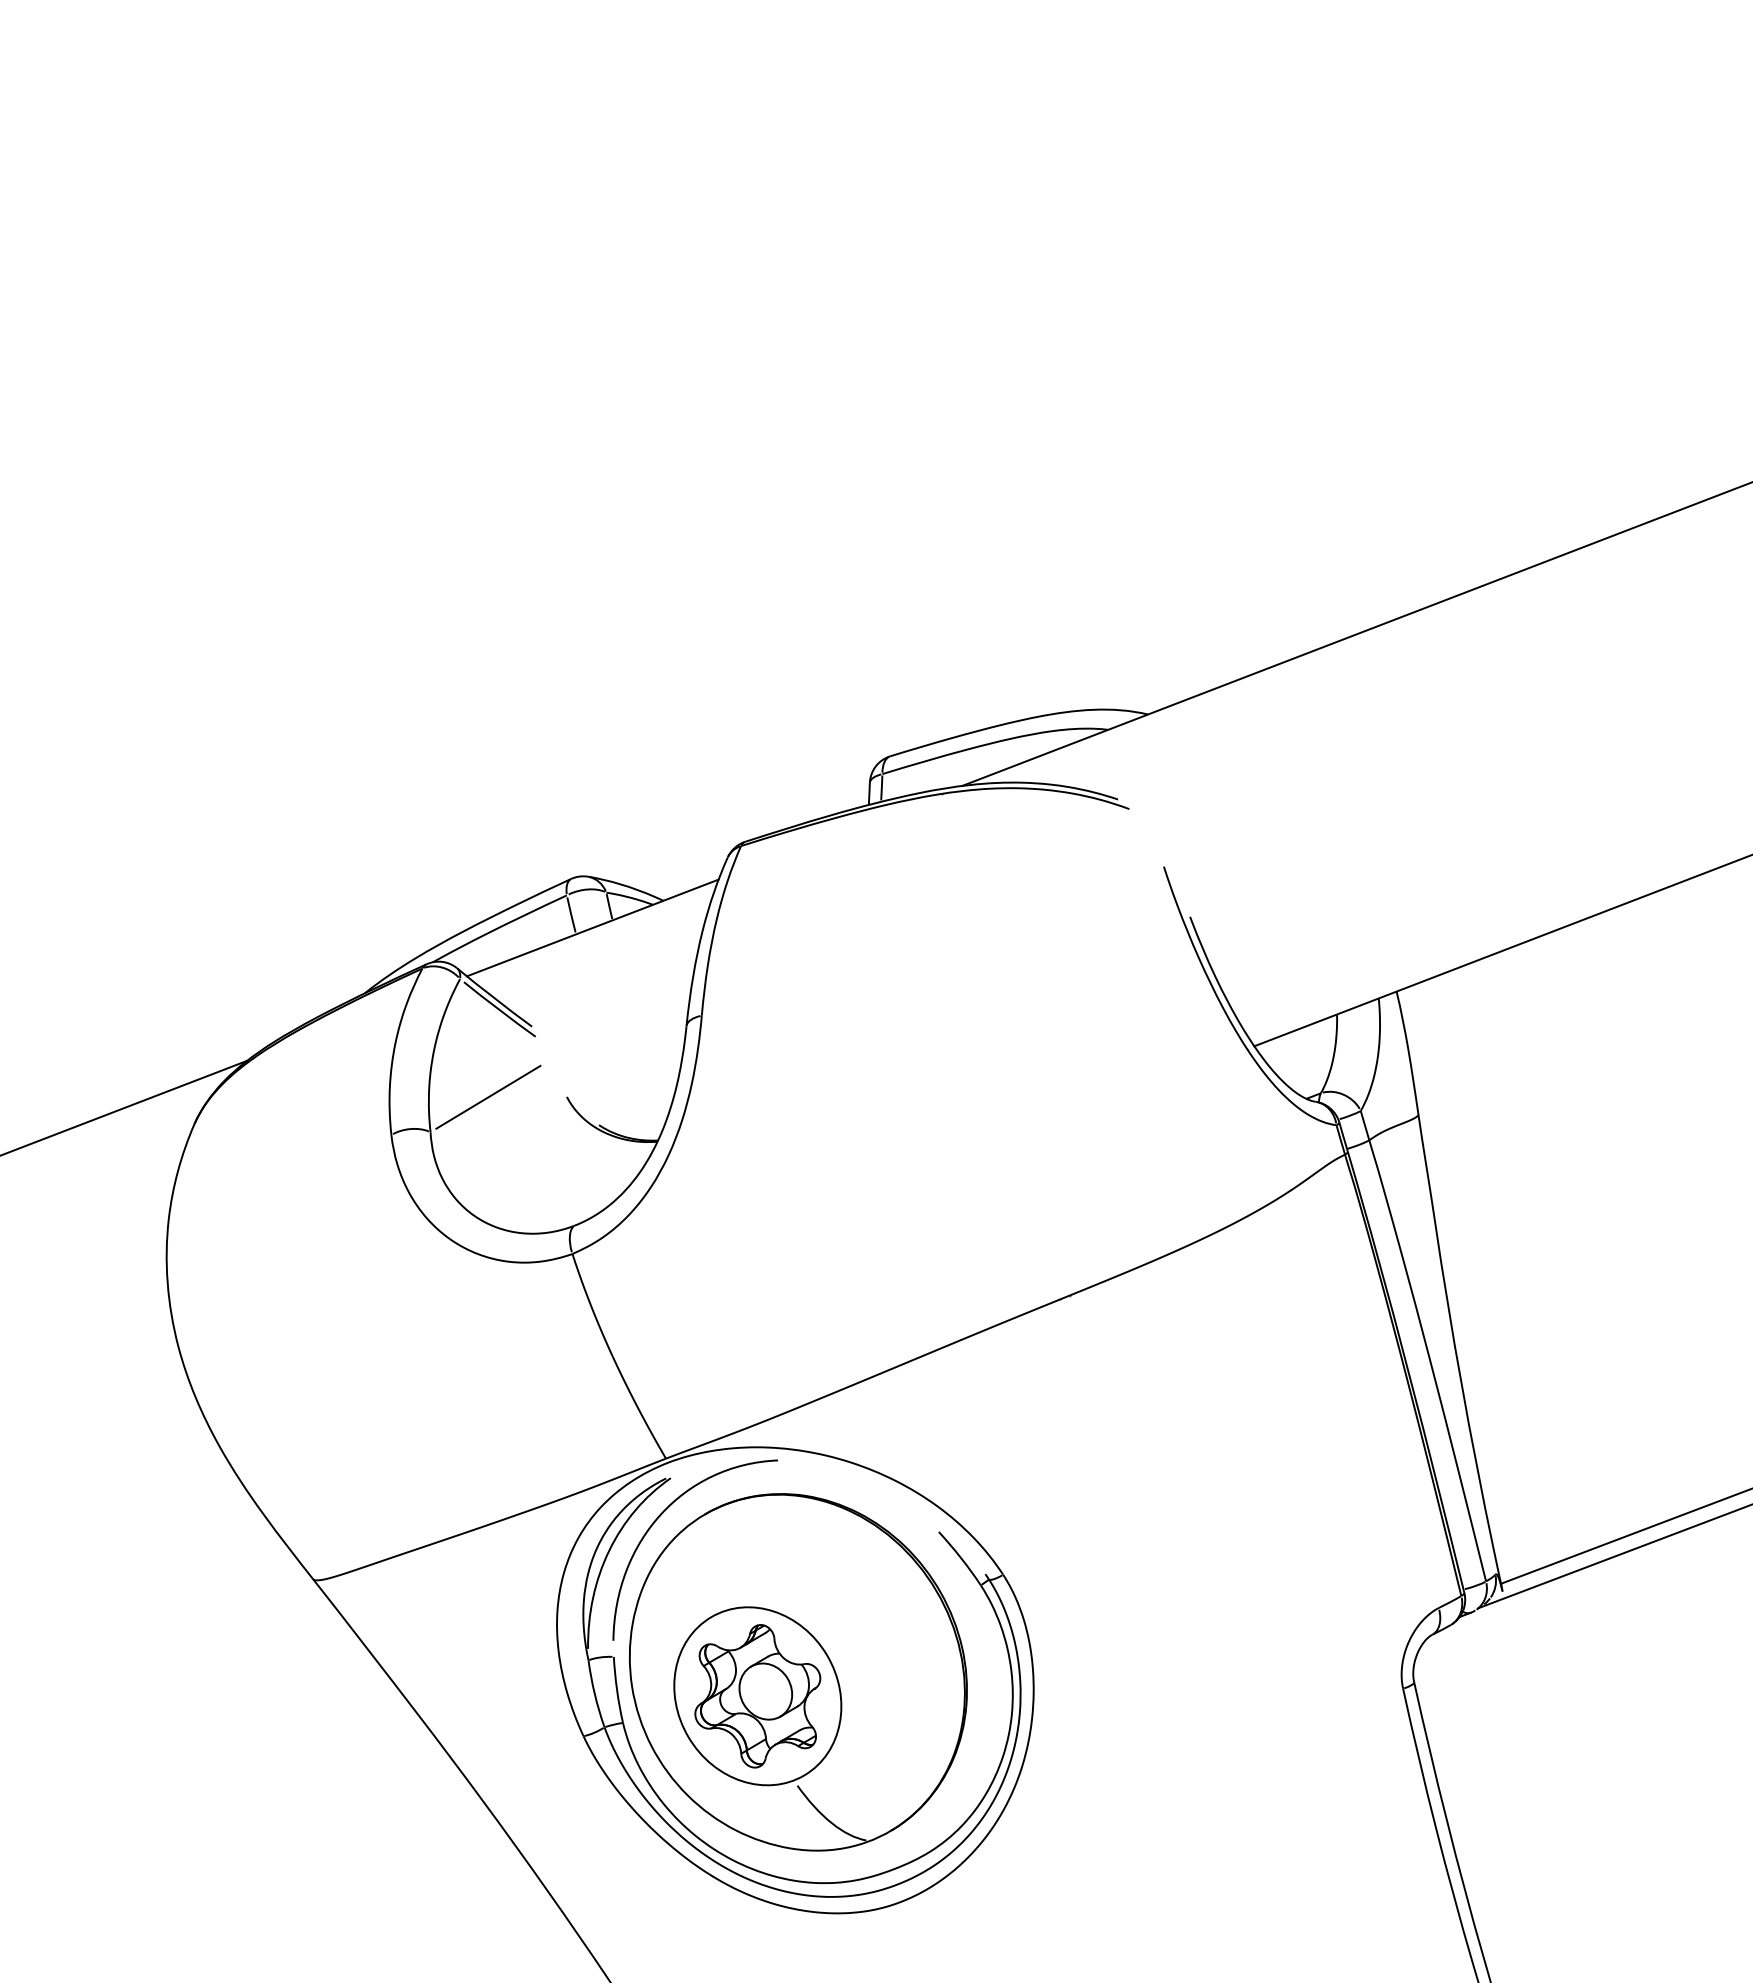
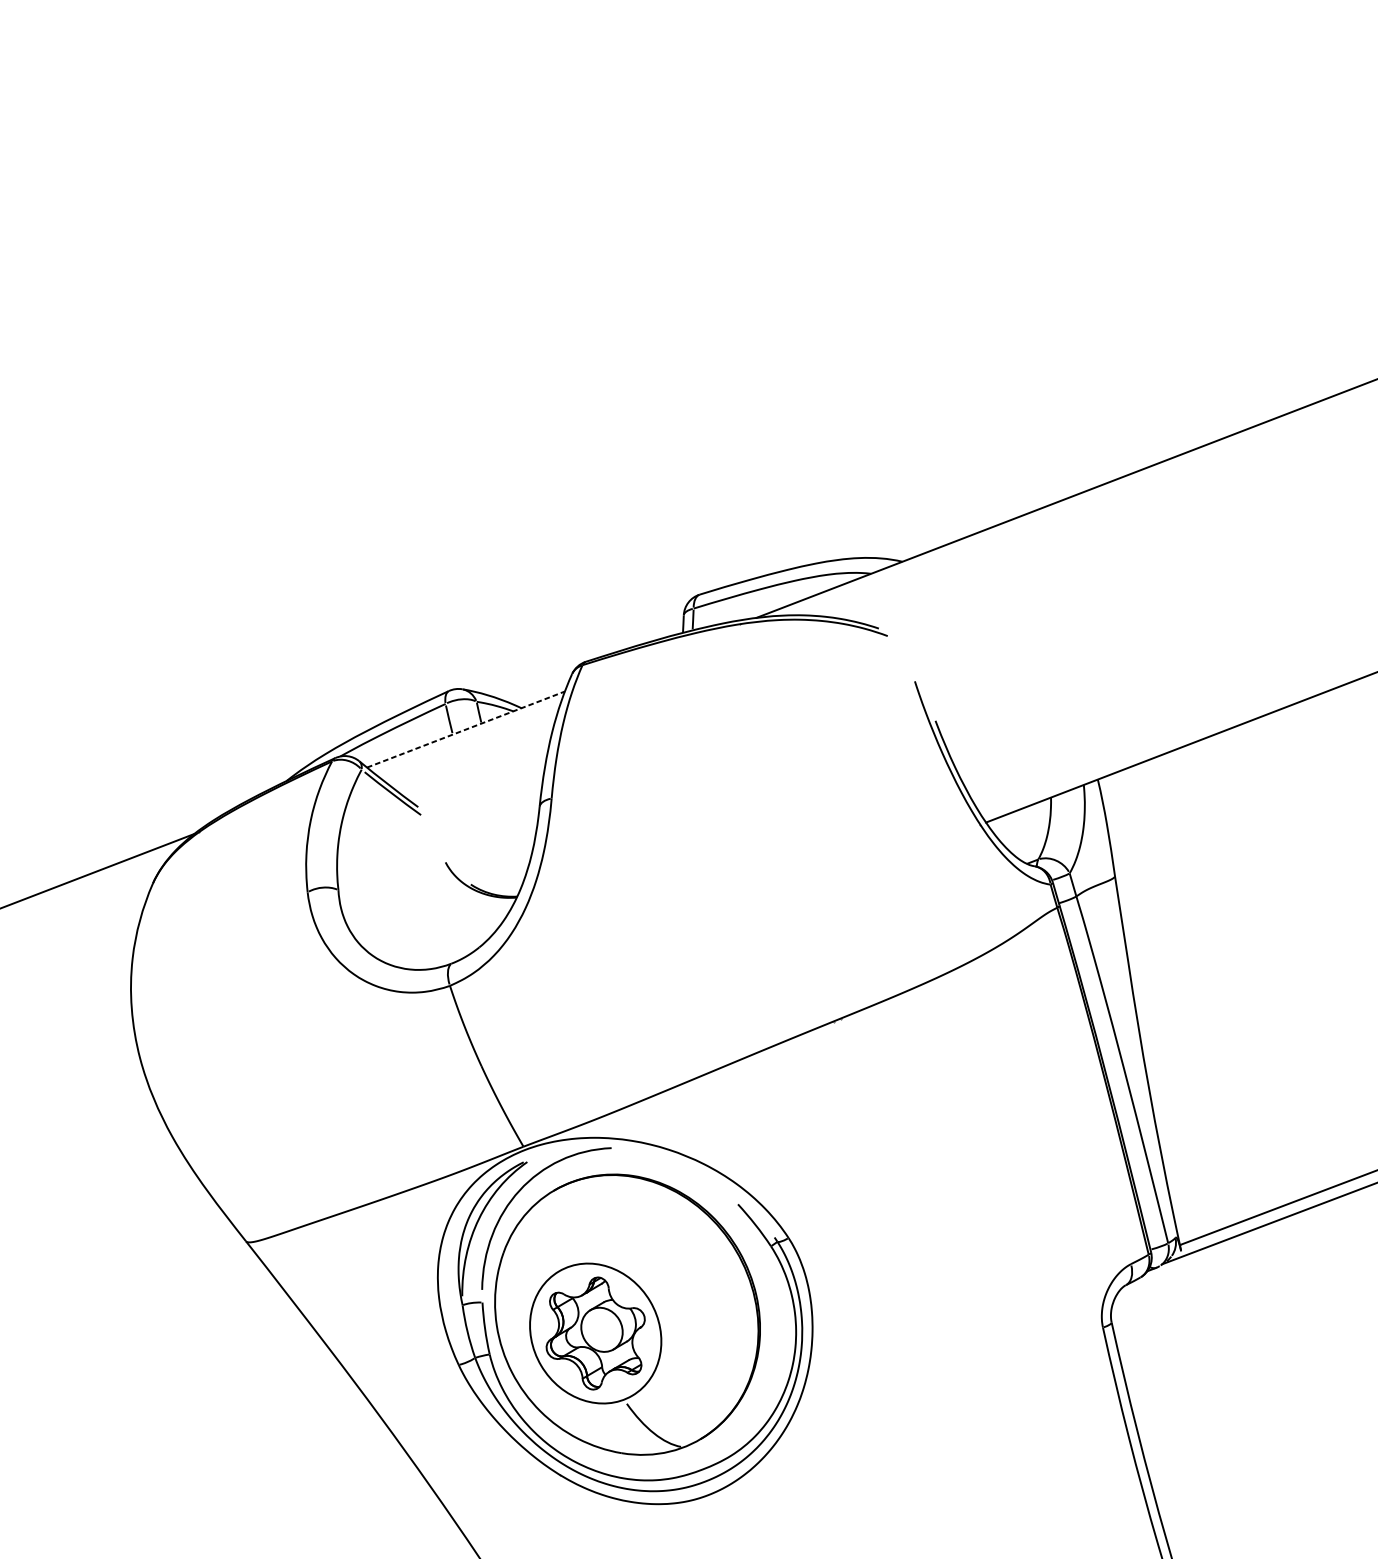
line: (592, 927) -> (465, 729), solid -> dashed
line: (488, 1096) -> (383, 862), removed

